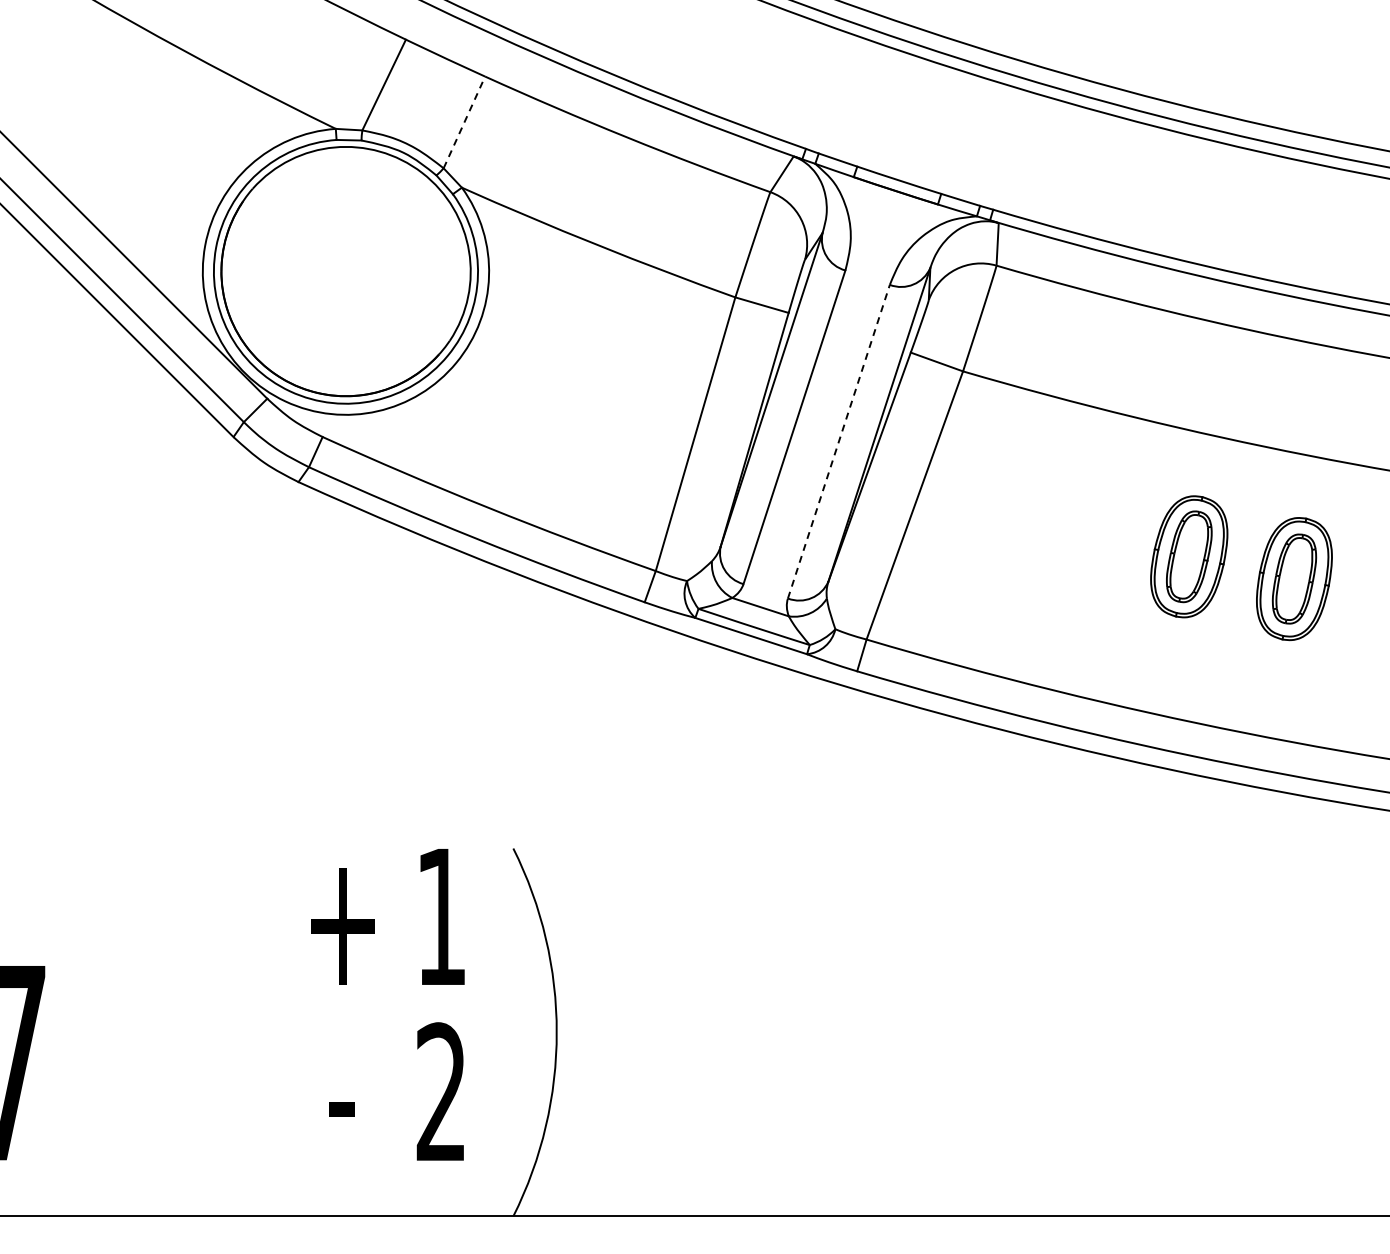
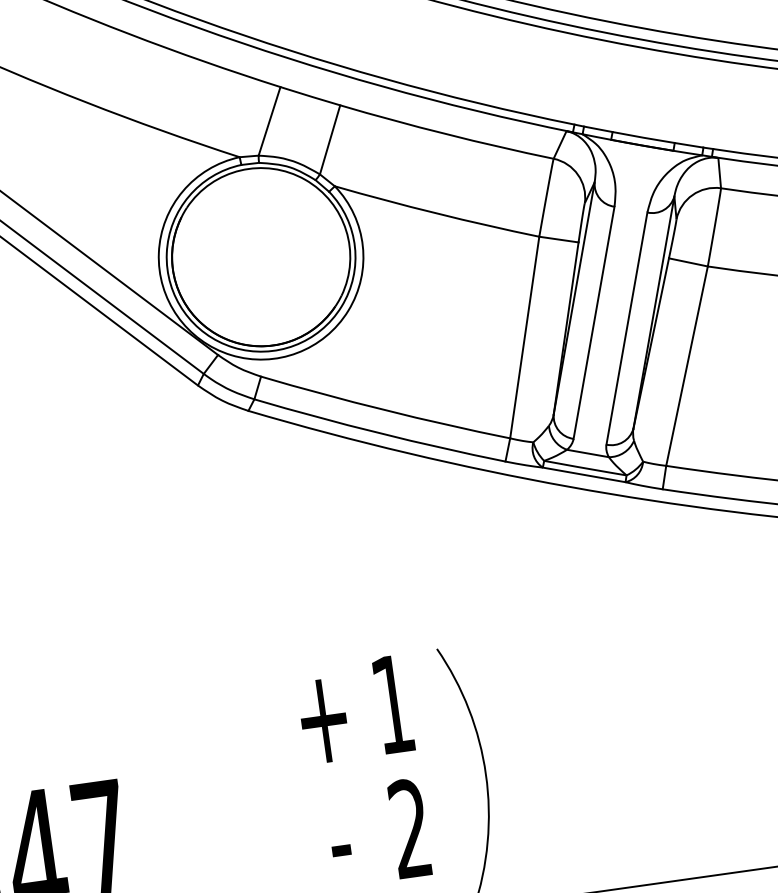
line: (464, 122) -> (330, 139), dashed -> solid
line: (838, 441) -> (626, 328), dashed -> solid

